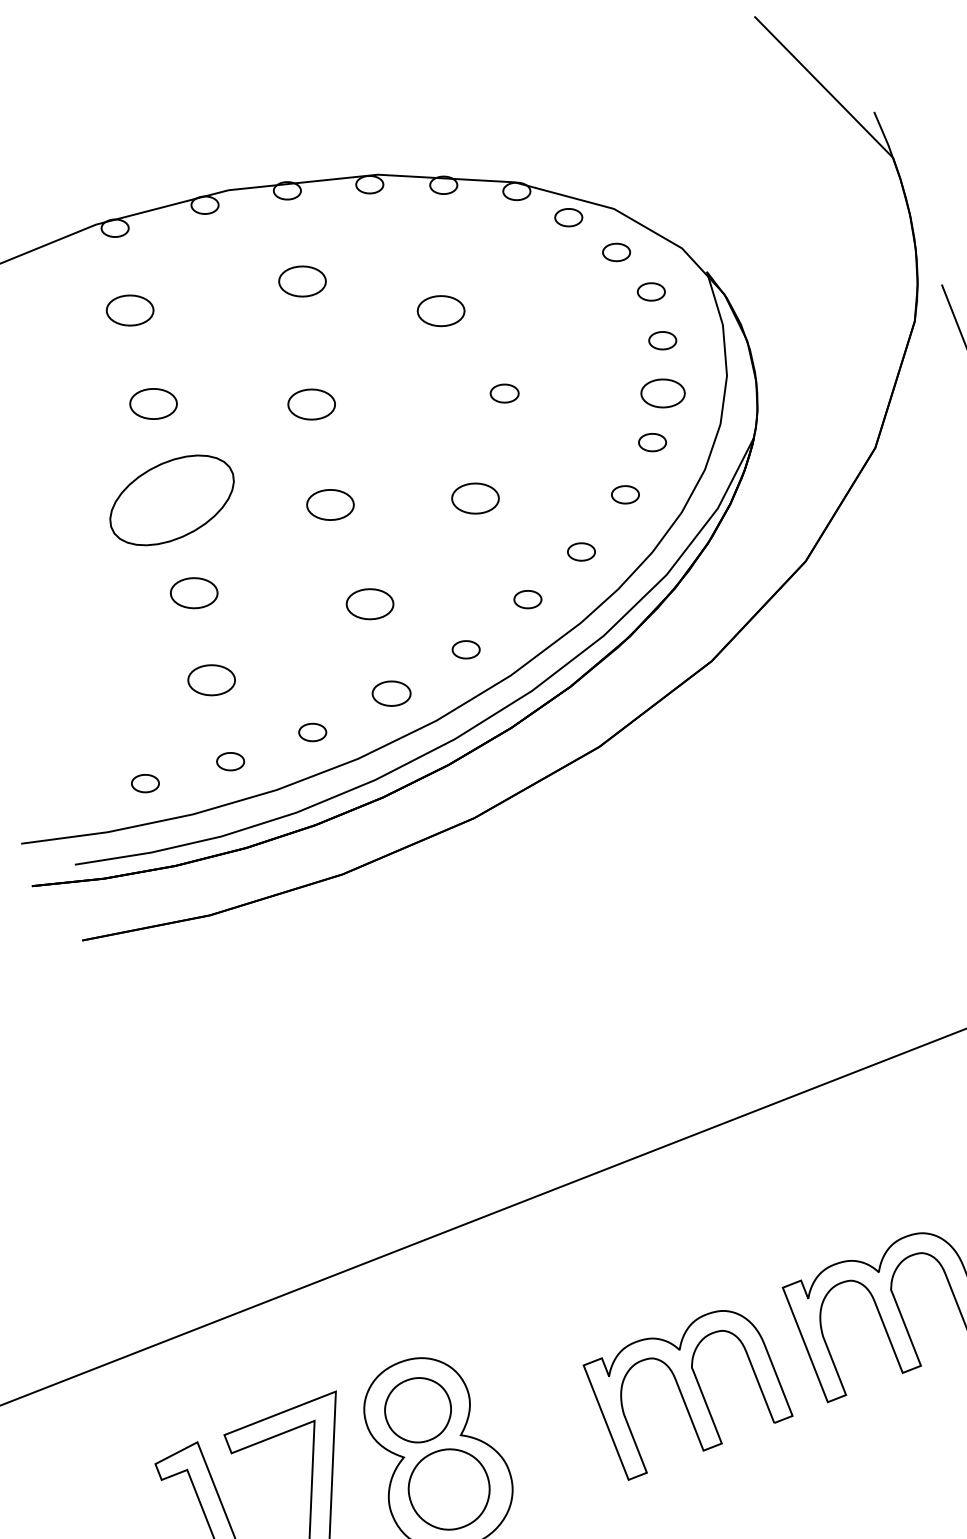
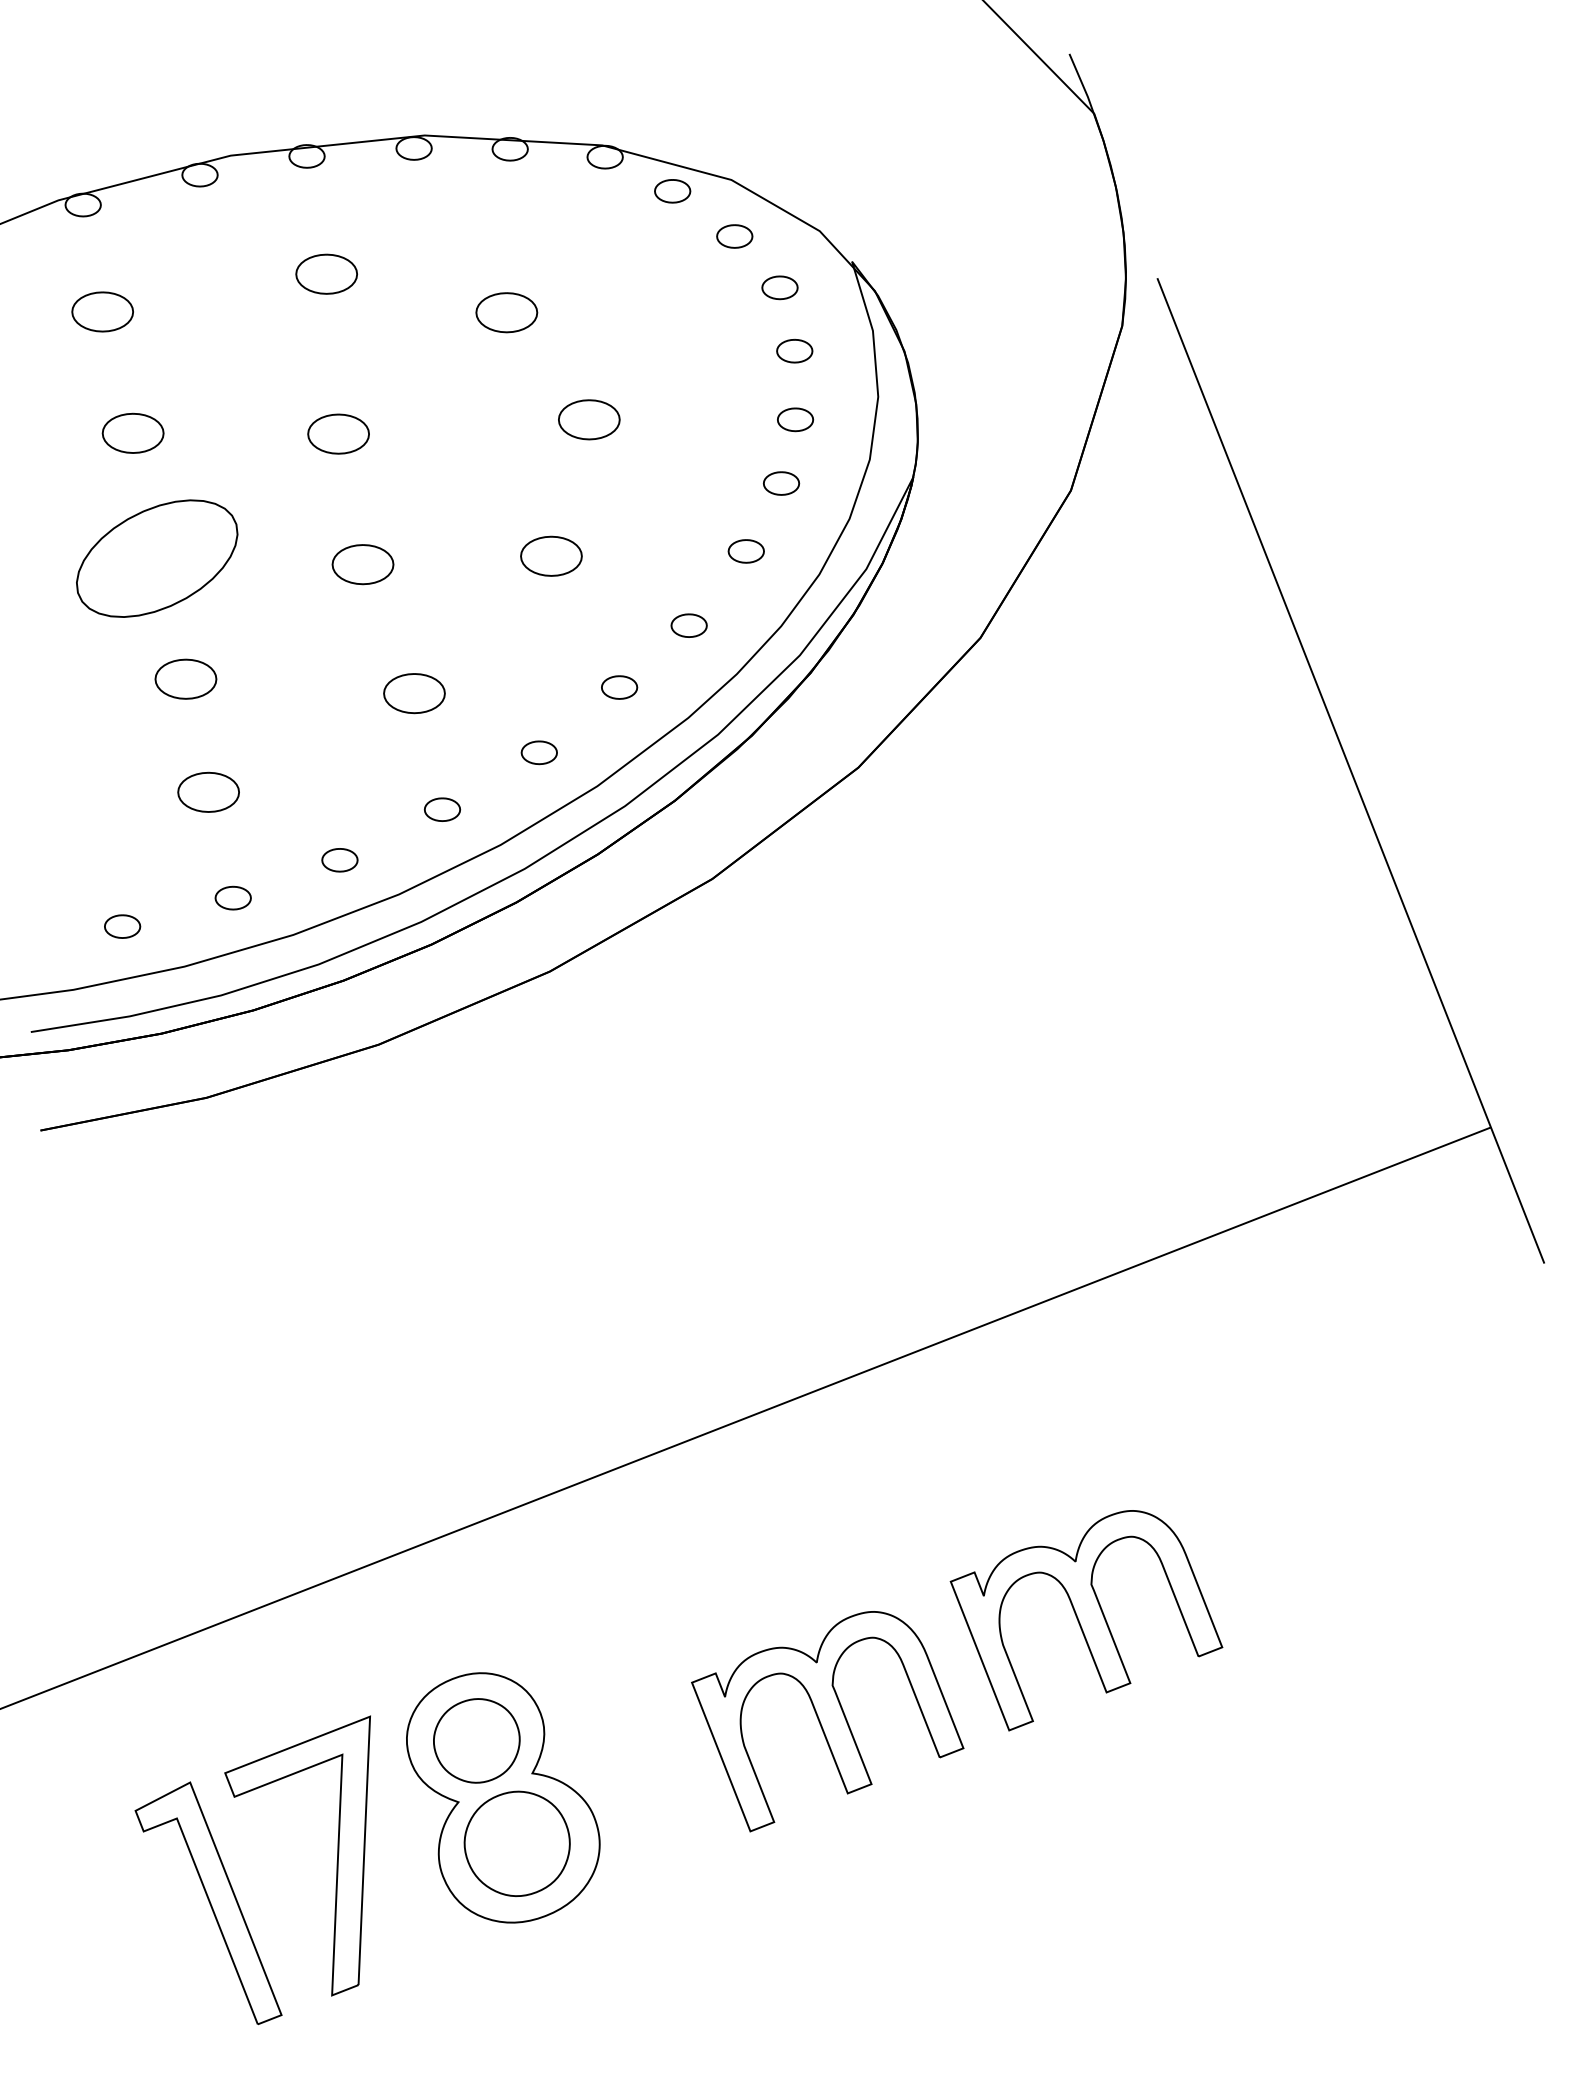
part: (504, 393) -> (589, 419), size x1.67
part: (663, 393) -> (795, 419), size x0.62
part: (391, 693) -> (442, 809), size x0.71

